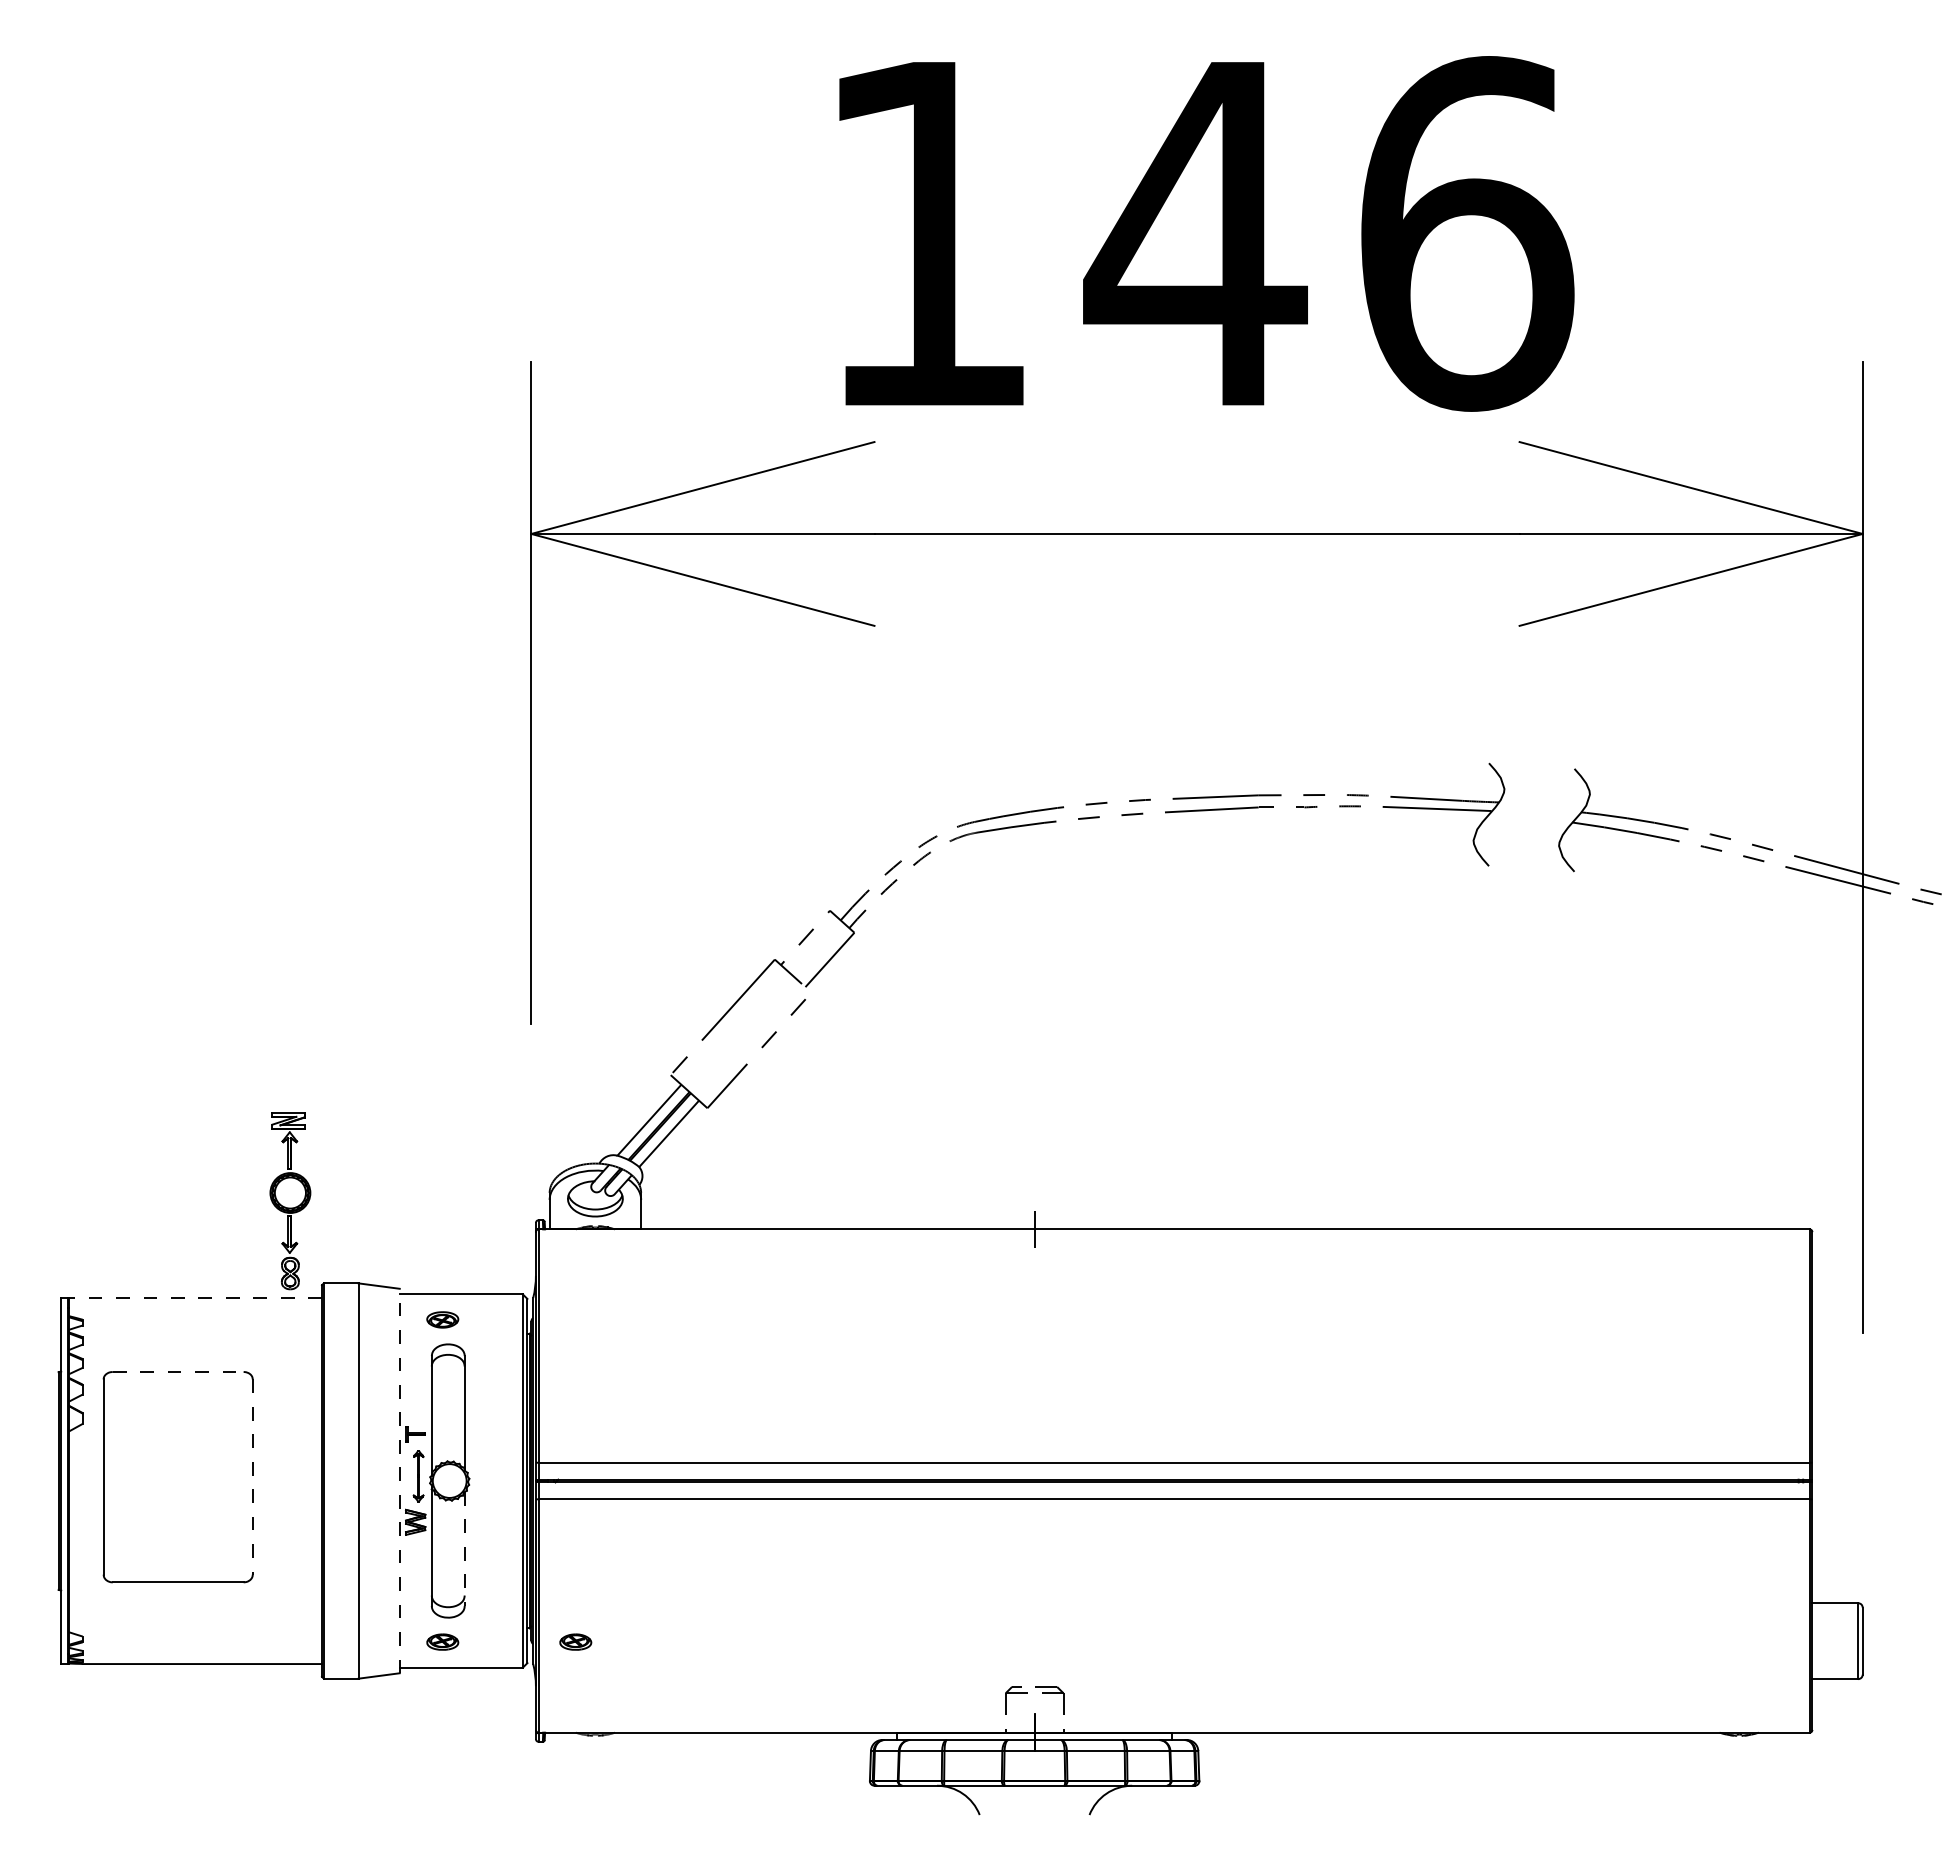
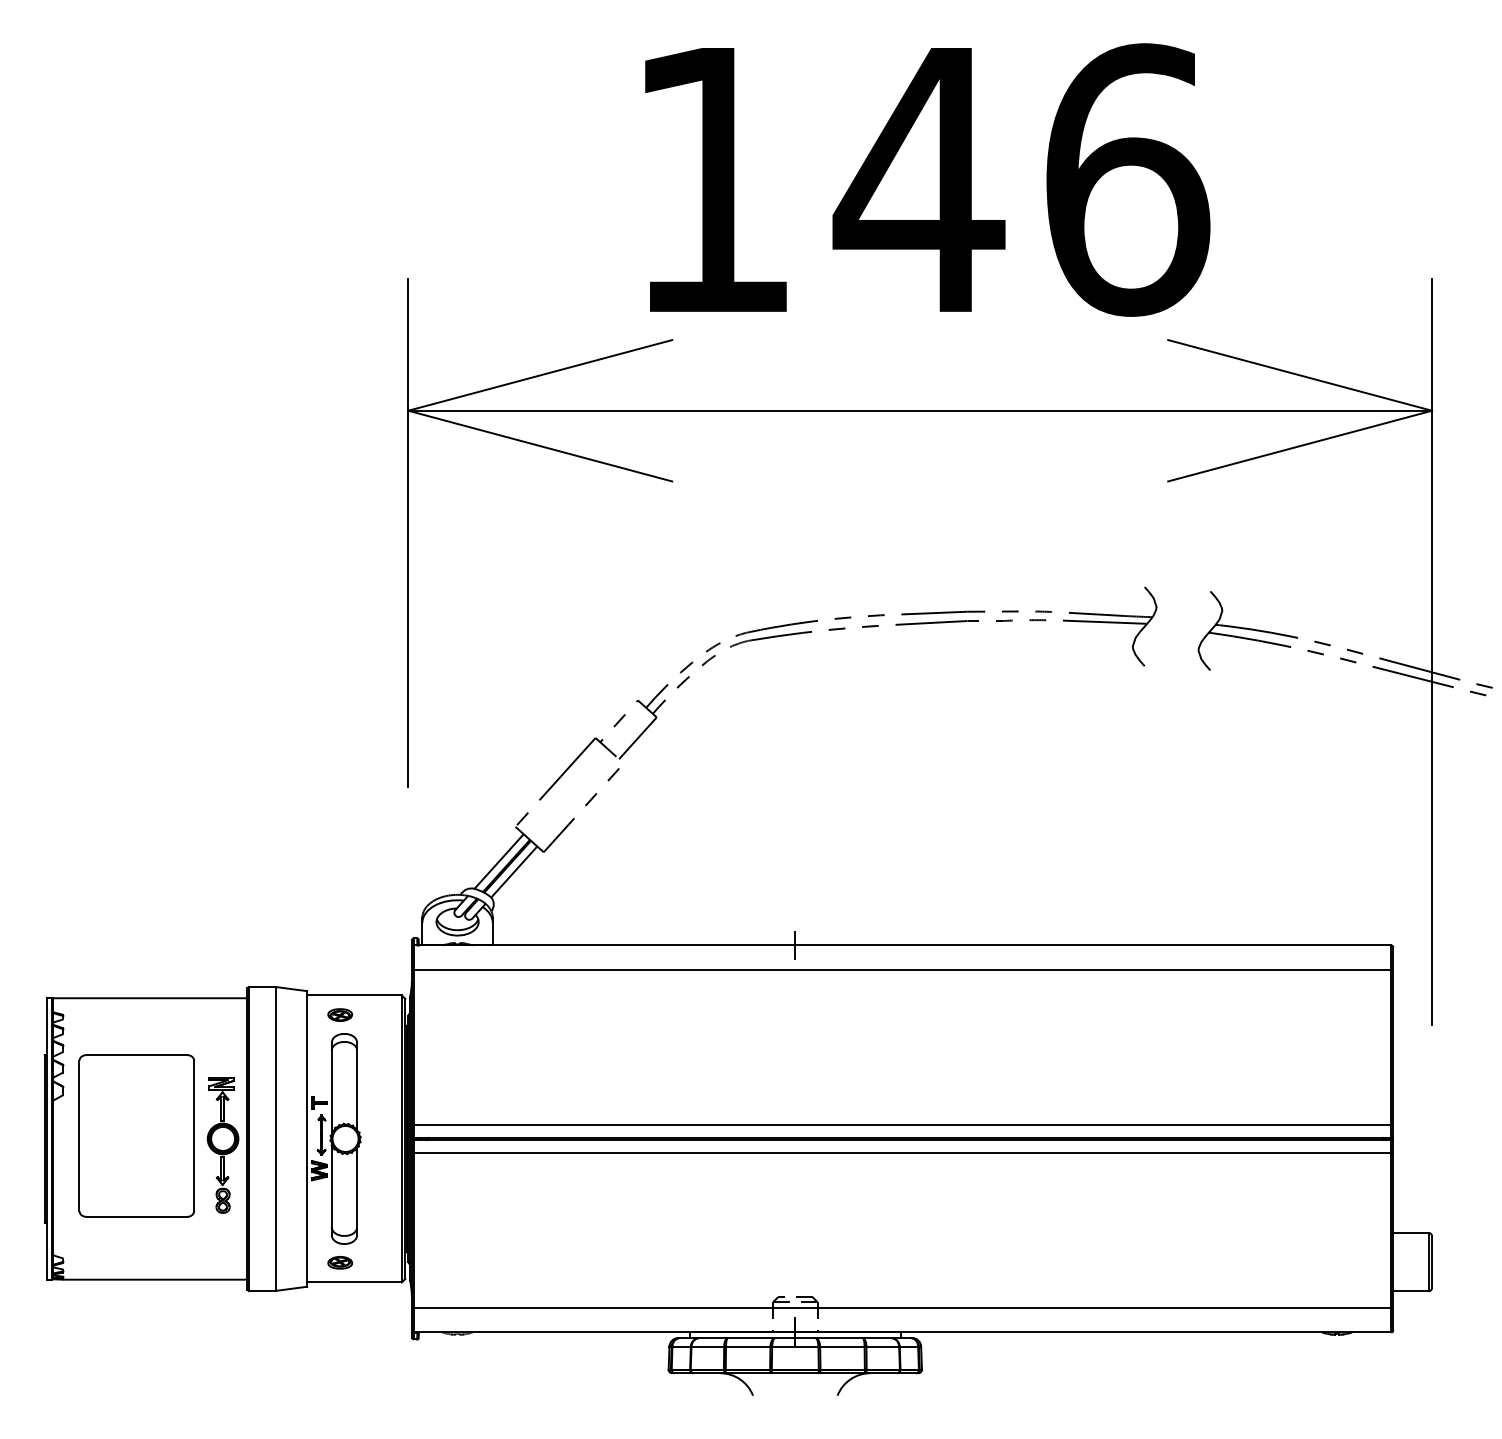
part: (290, 1201) -> (223, 1145), moved
line: (1173, 1261) -> (902, 970), added
line: (195, 1298) -> (150, 998), dashed -> solid
line: (178, 1371) -> (137, 1054), dashed -> solid
line: (252, 1477) -> (193, 1136), dashed -> solid
line: (399, 1480) -> (306, 1138), dashed -> solid
line: (464, 1548) -> (356, 1190), dashed -> solid
part: (575, 1641) -> (442, 1262), removed
line: (1173, 1700) -> (902, 1307), added

